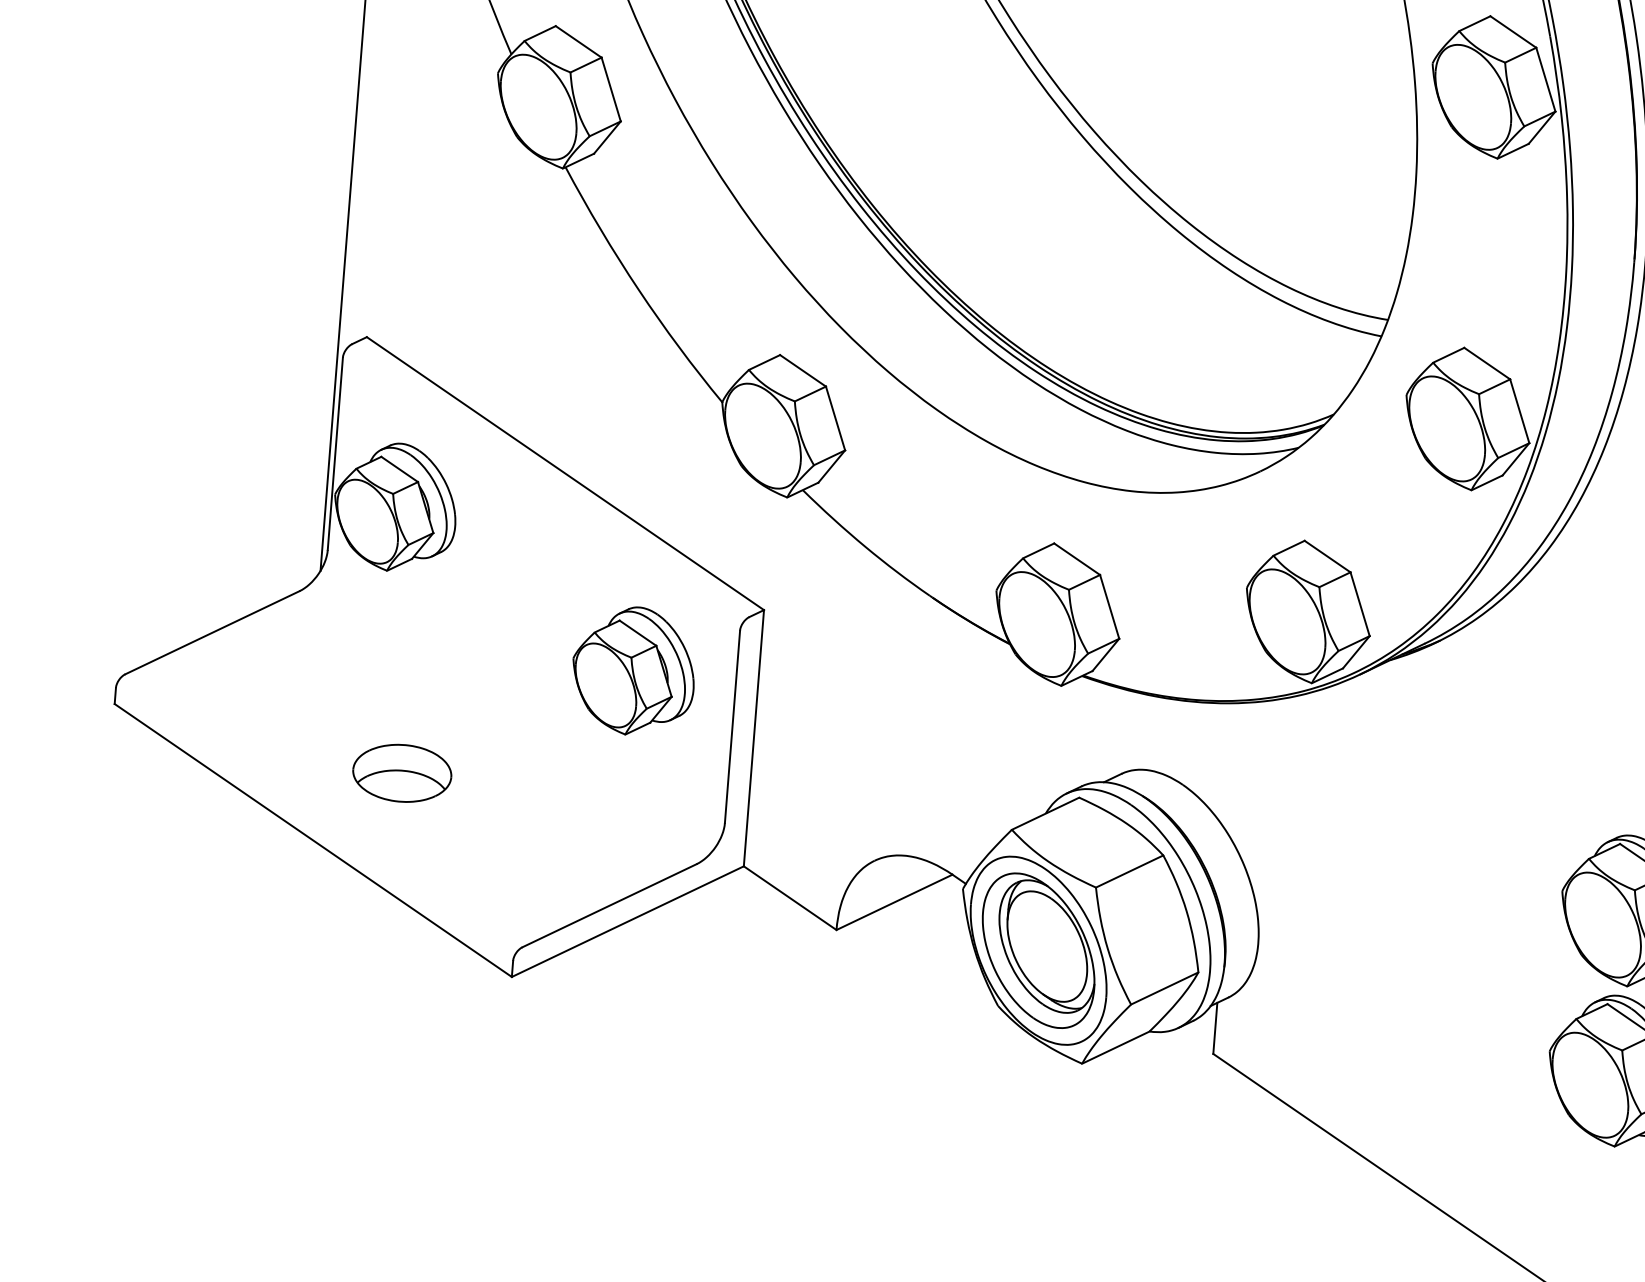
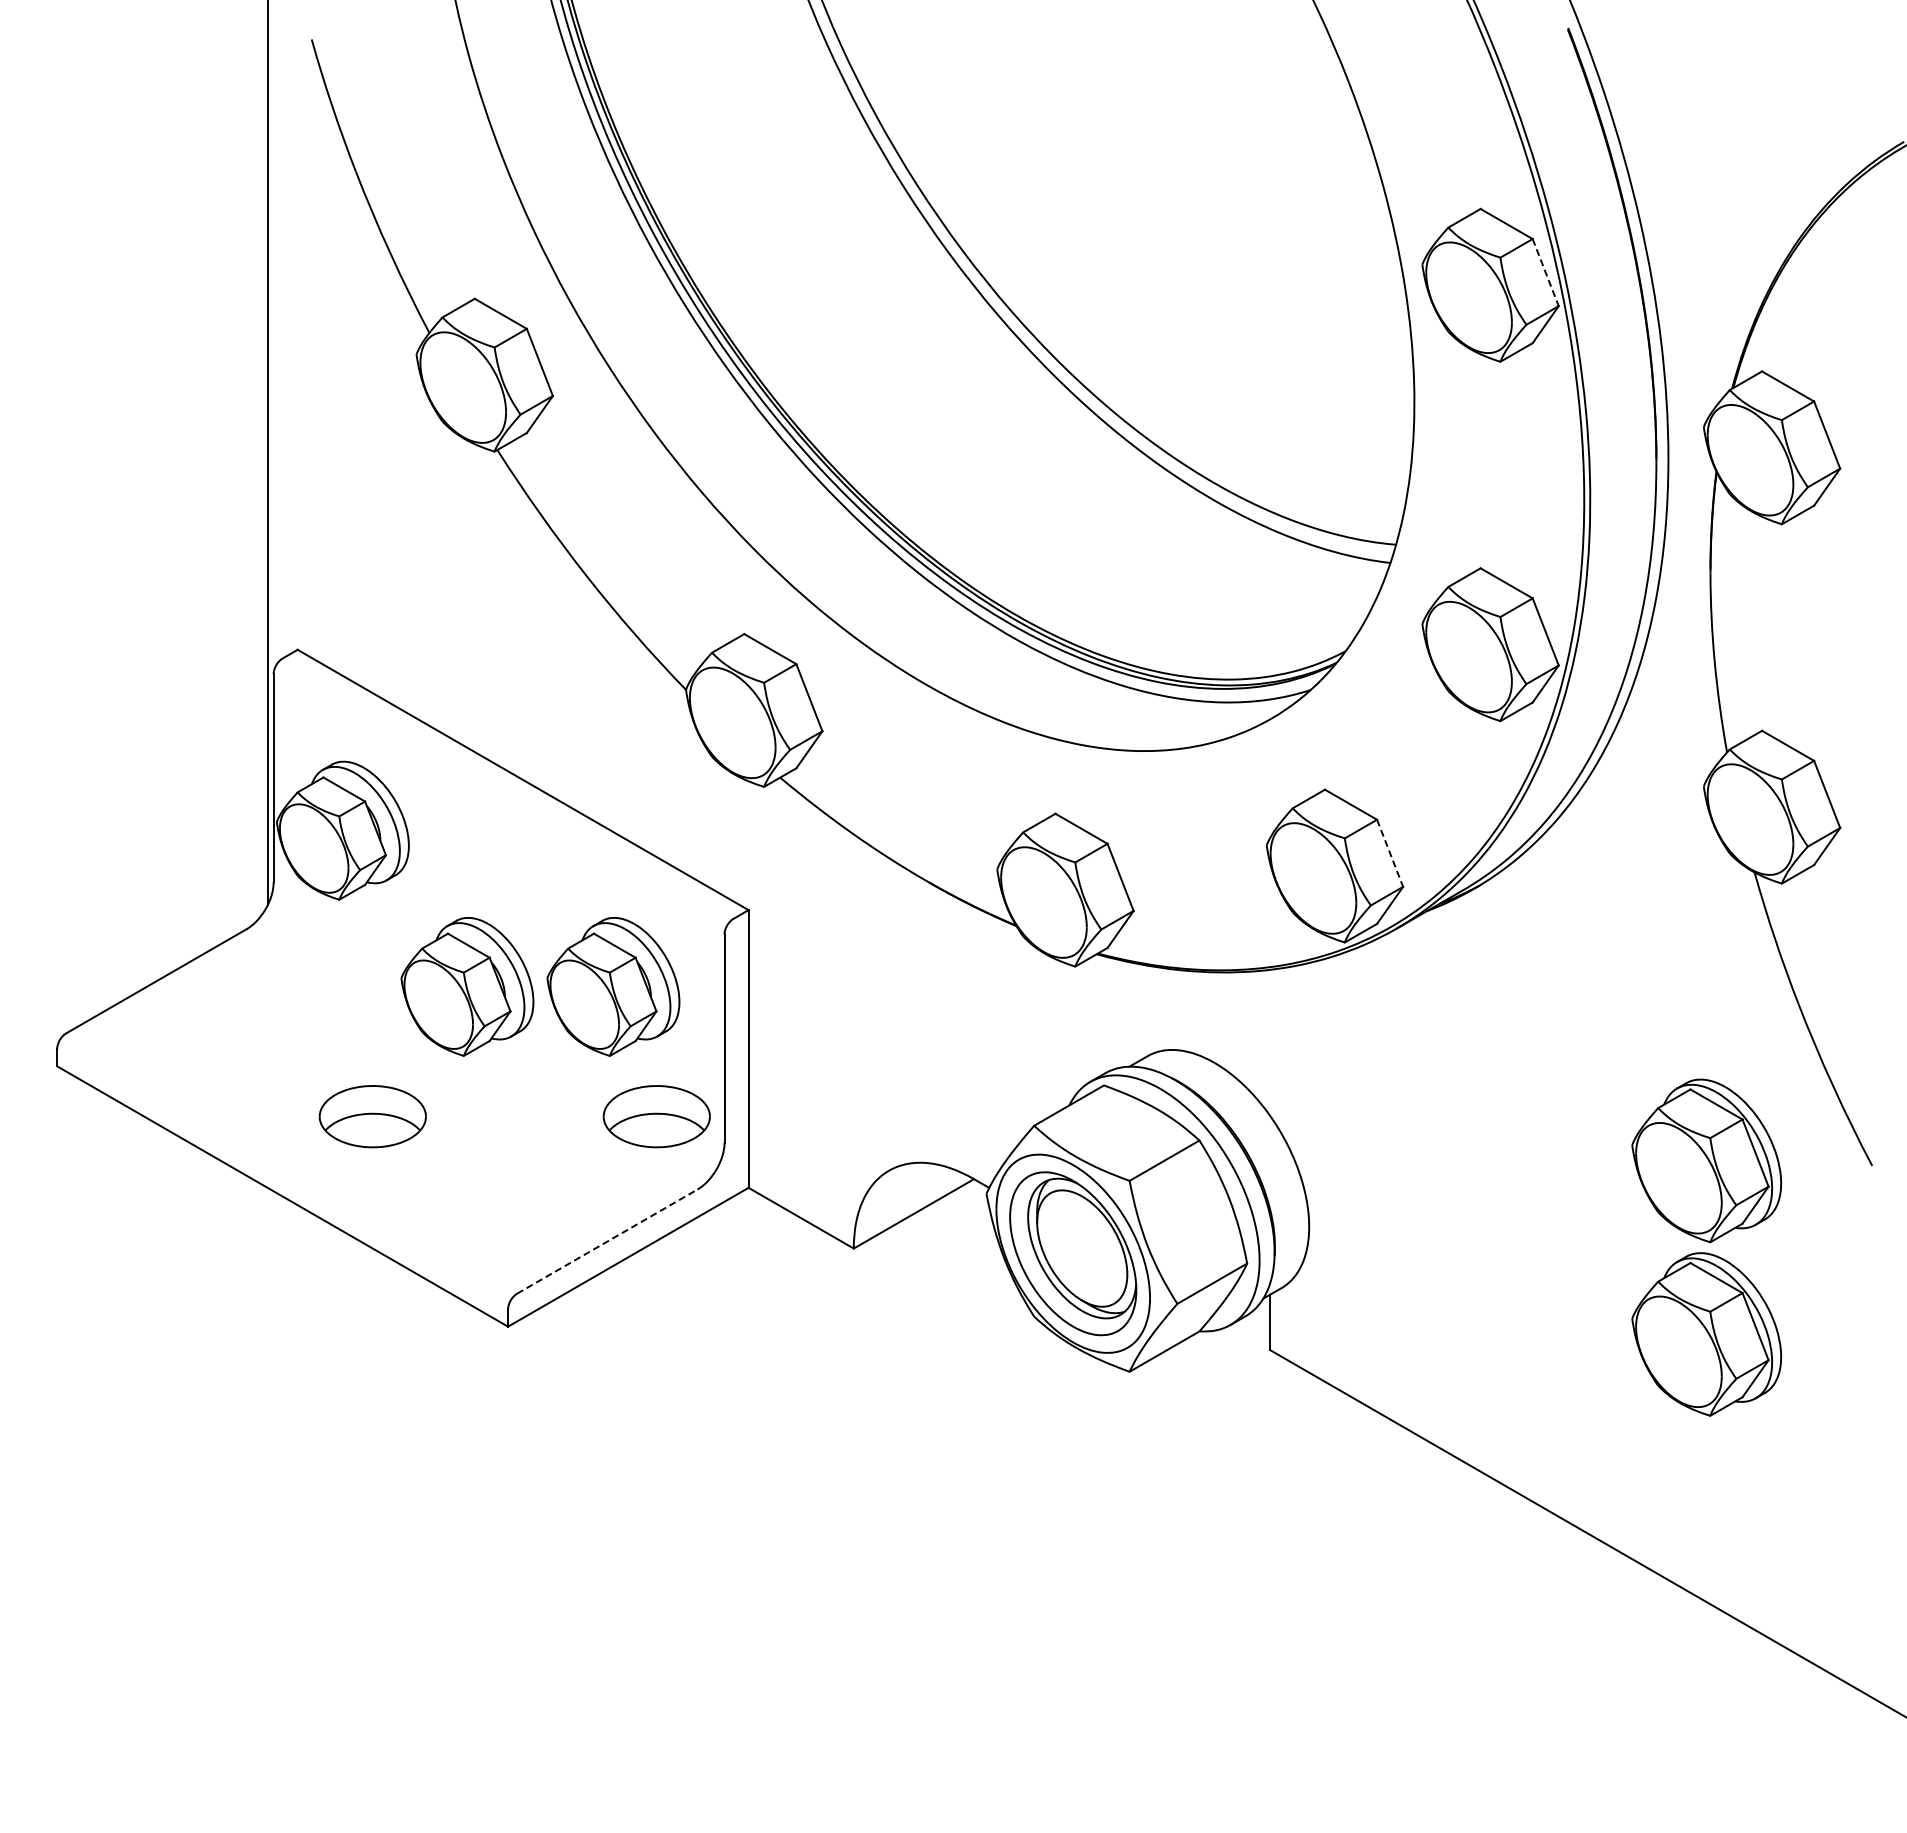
line: (1545, 79) -> (1545, 272), solid -> dashed
line: (1360, 604) -> (1390, 853), solid -> dashed
part: (499, 660) -> (467, 986), added
part: (664, 793) -> (656, 1116), added
line: (609, 905) -> (607, 1241), solid -> dashed

